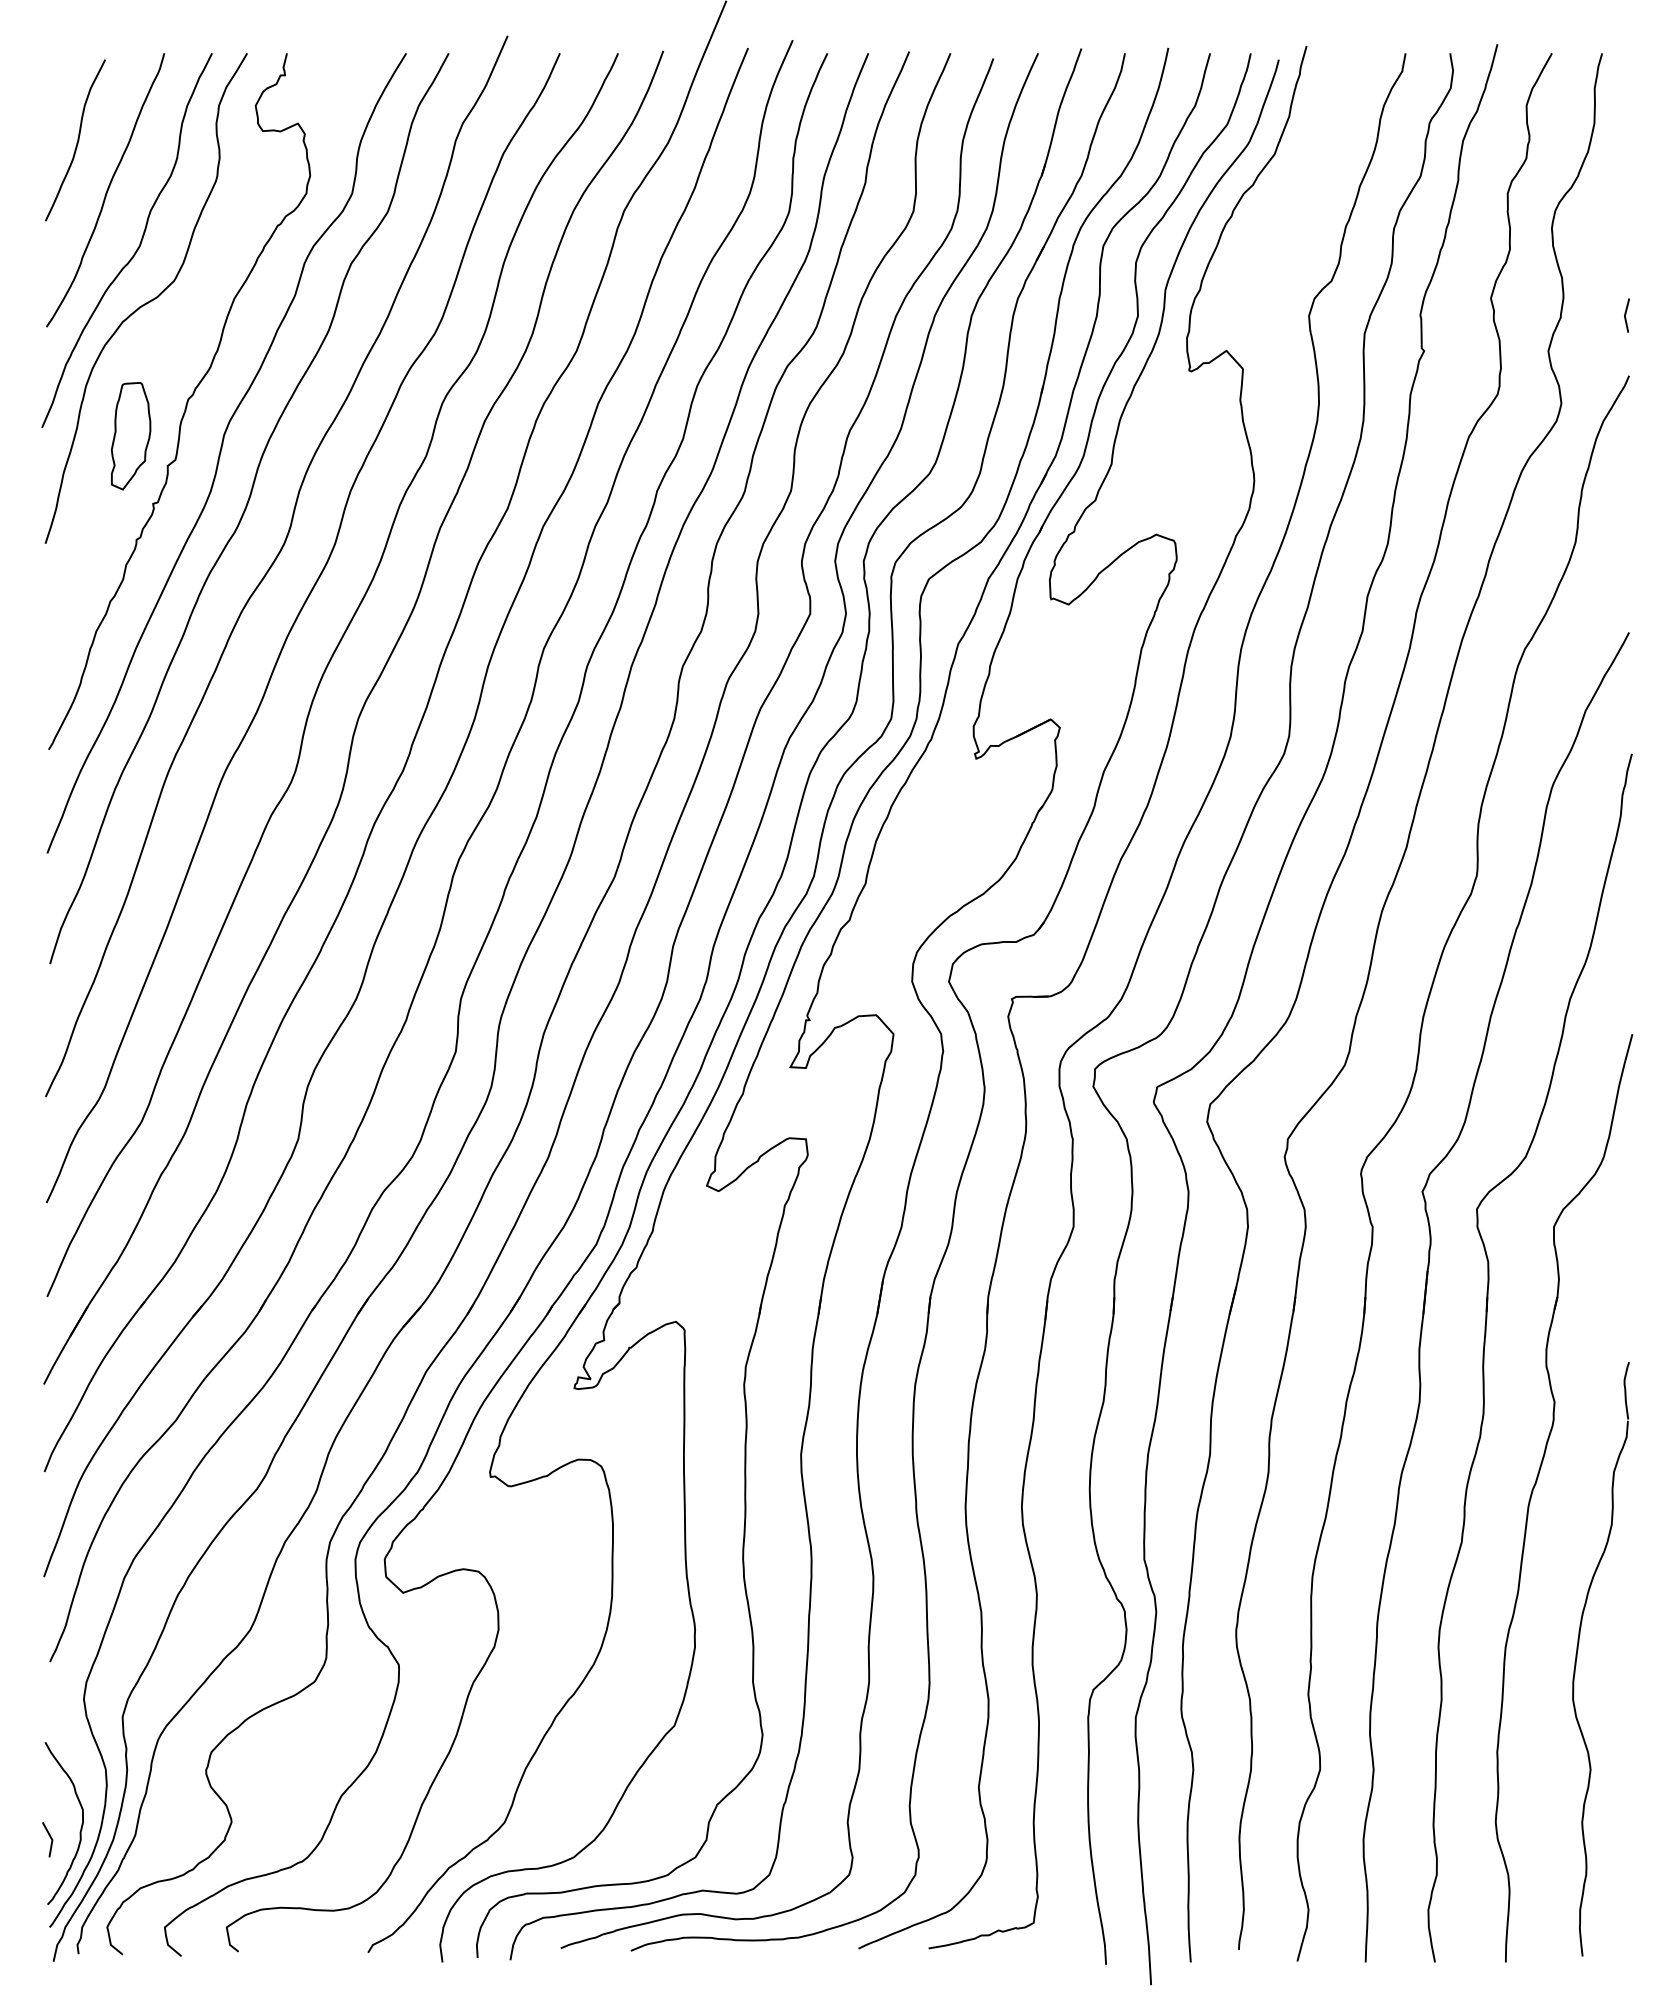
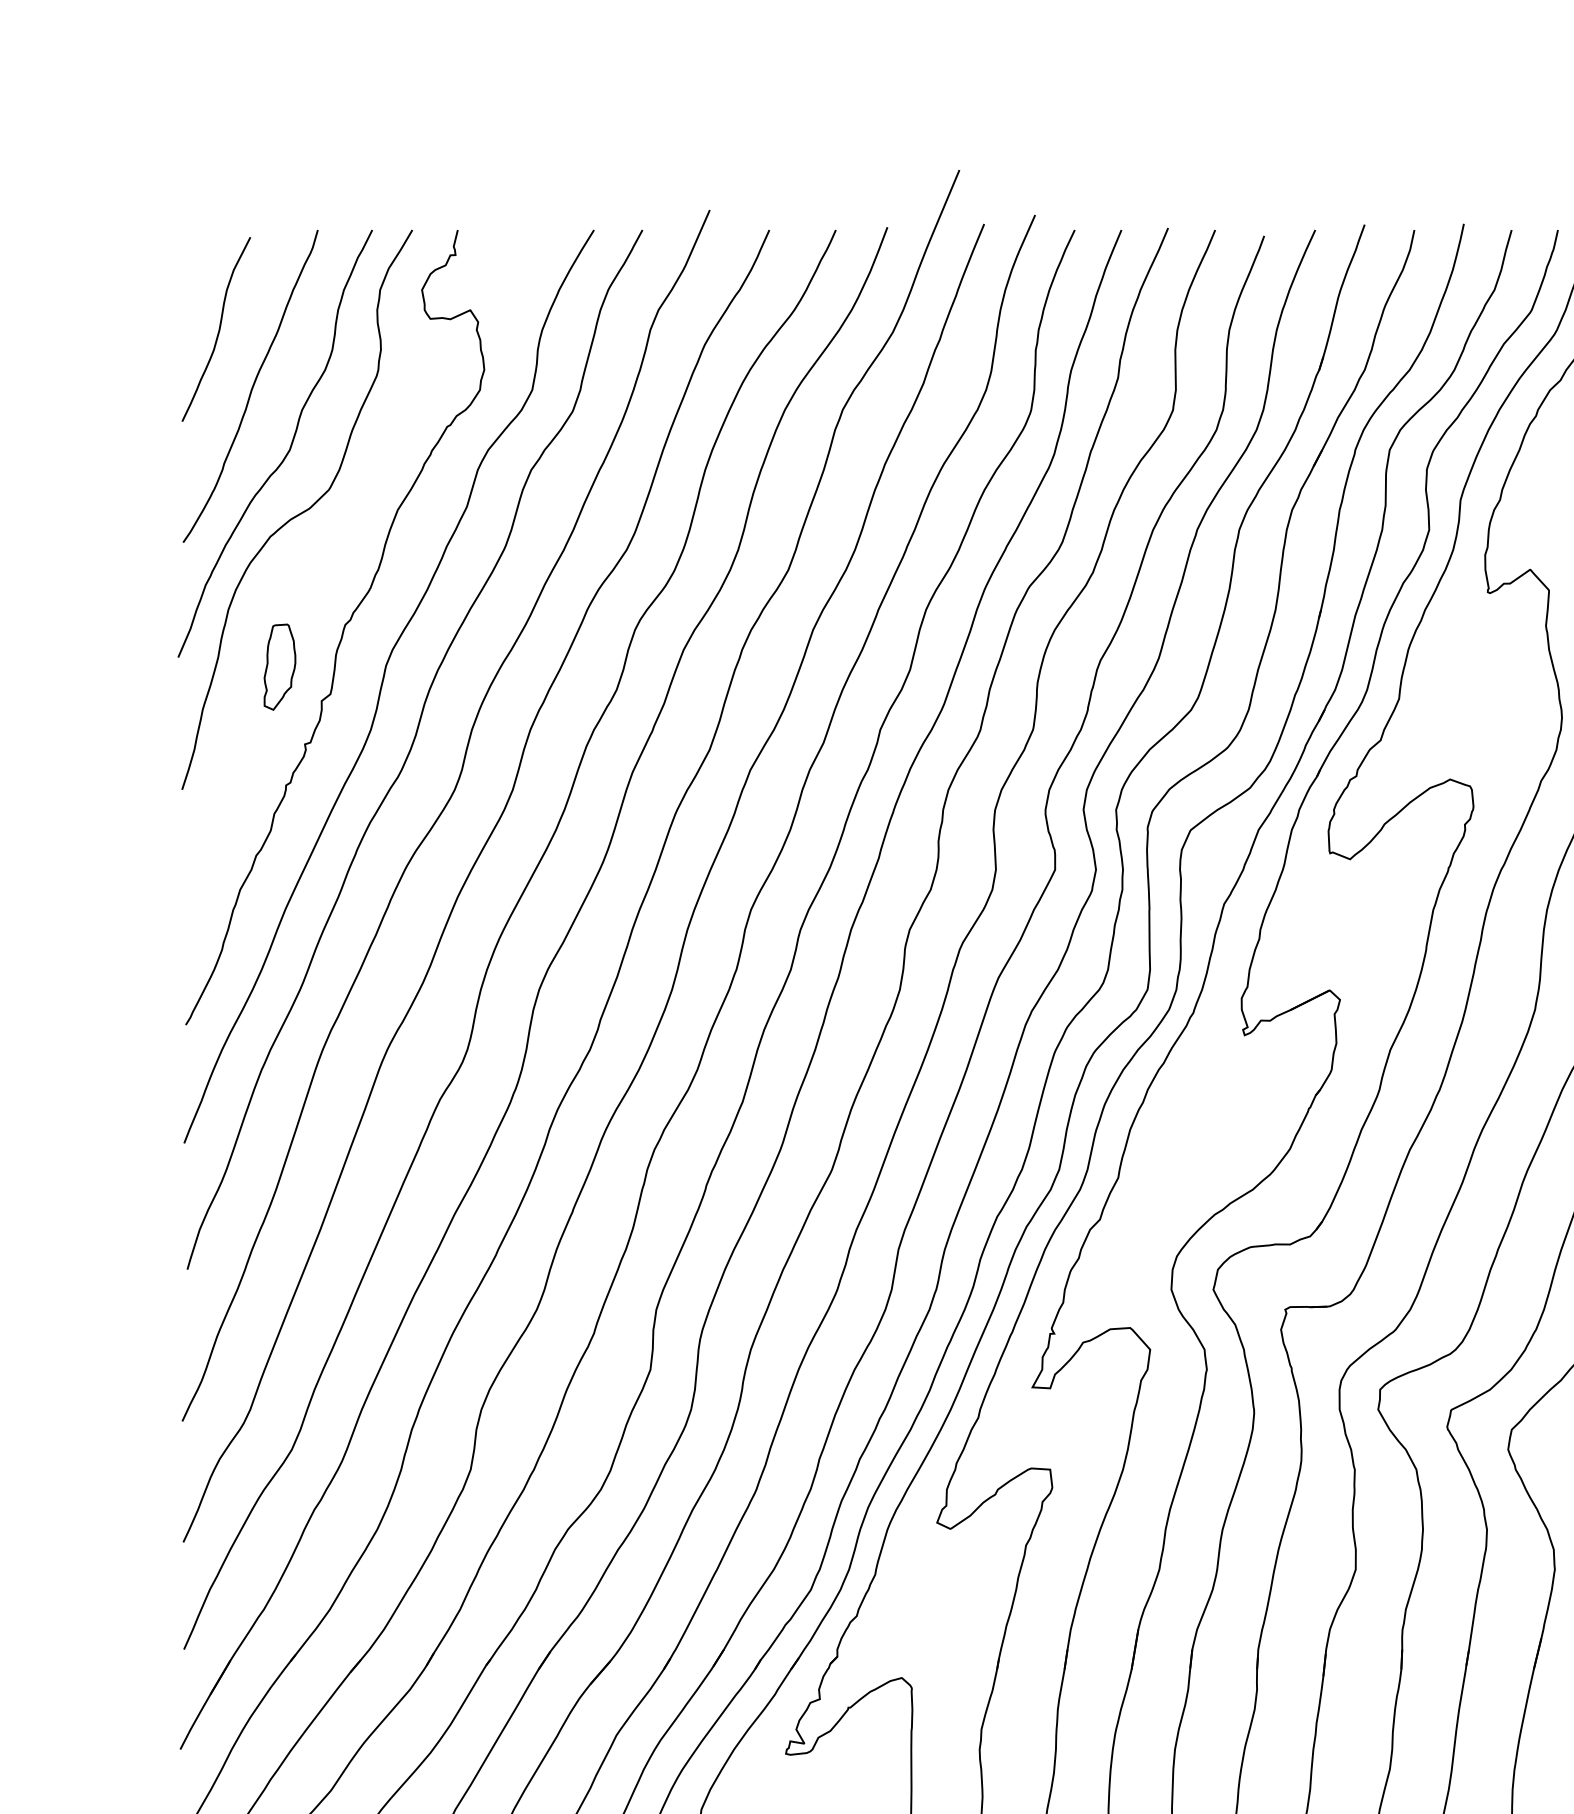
part: (131, 436) -> (280, 667), size x0.7

